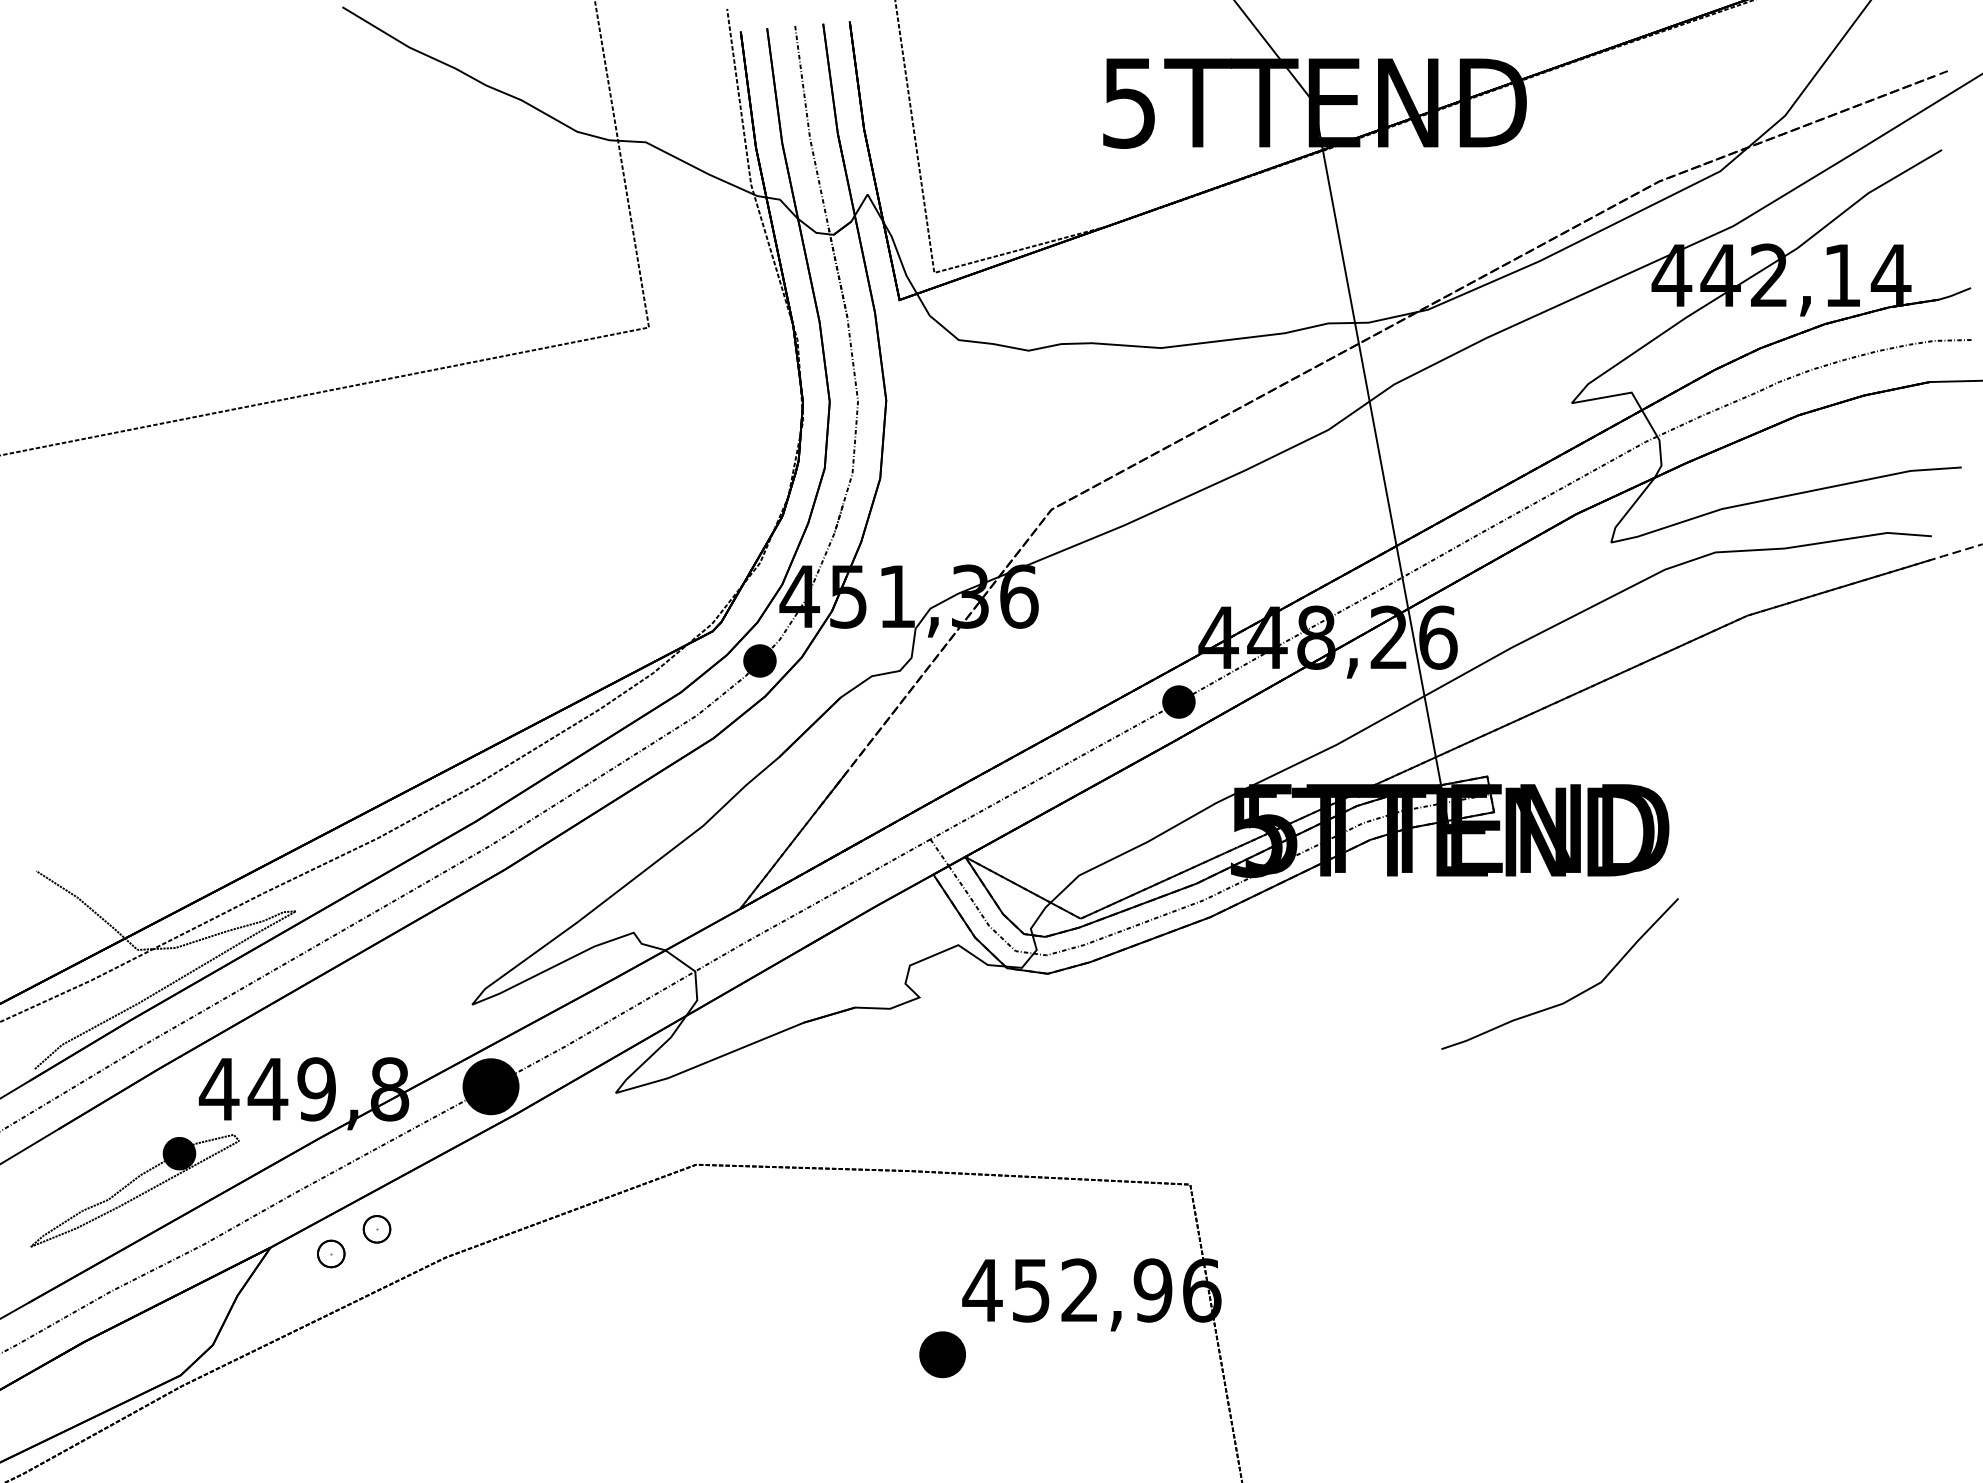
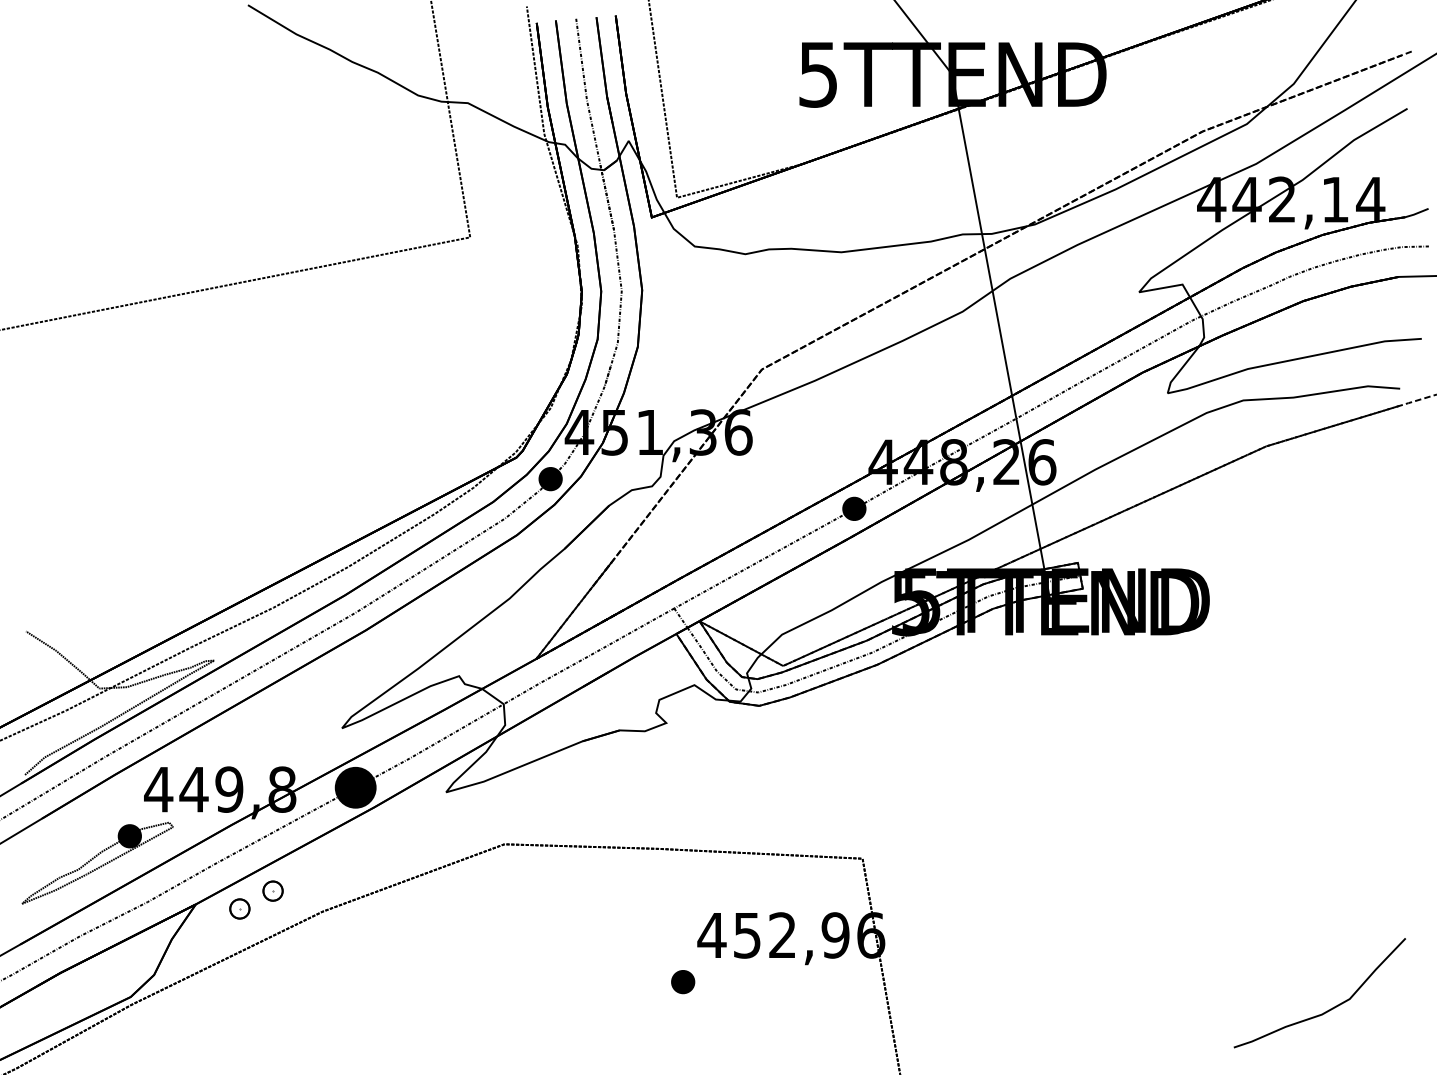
curve: (1571, 997) -> (1328, 1010), moved
part: (942, 1354) -> (682, 981), size x0.71

